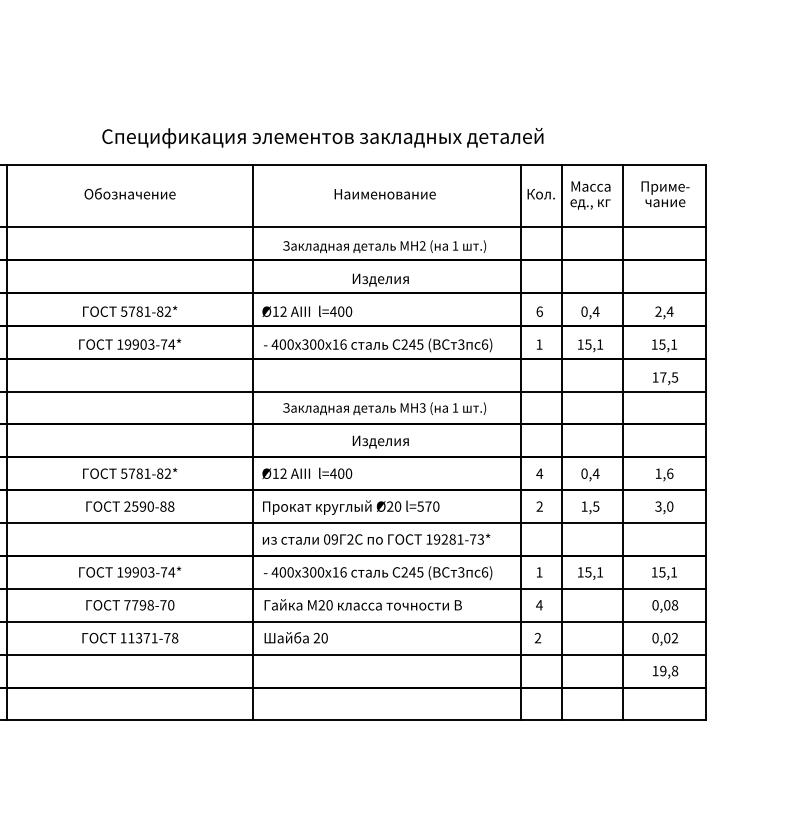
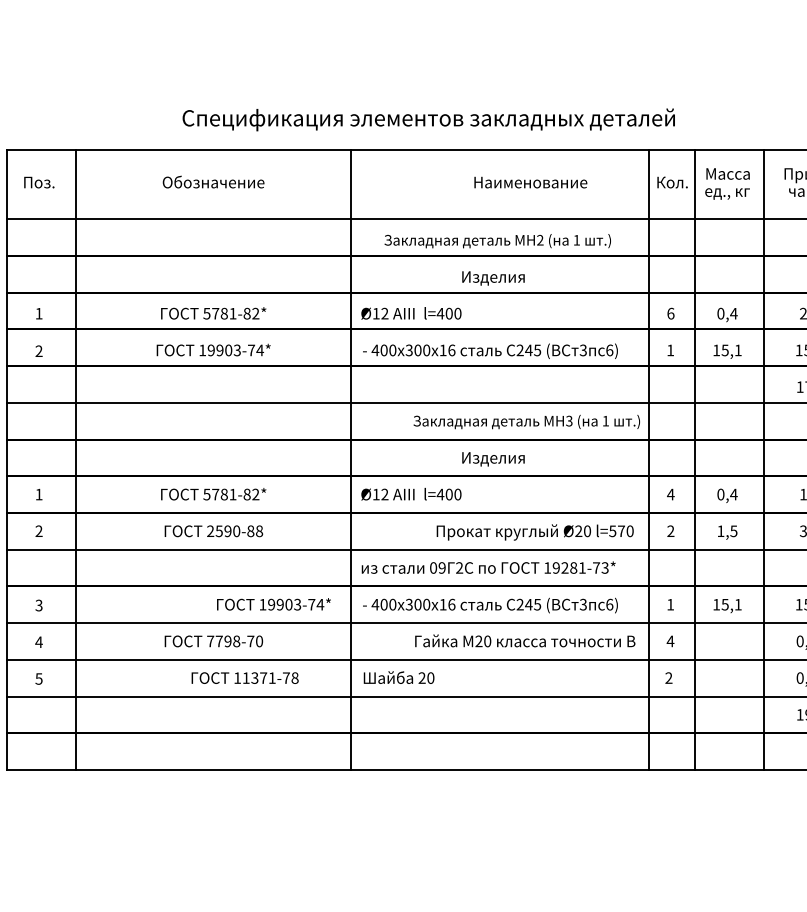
text: (384, 194) -> (529, 182), moved
text: (384, 408) -> (526, 421), moved
text: (351, 507) -> (535, 532), moved
text: (130, 571) -> (274, 603), moved
text: (362, 604) -> (524, 640), moved
text: (130, 638) -> (245, 678), moved

